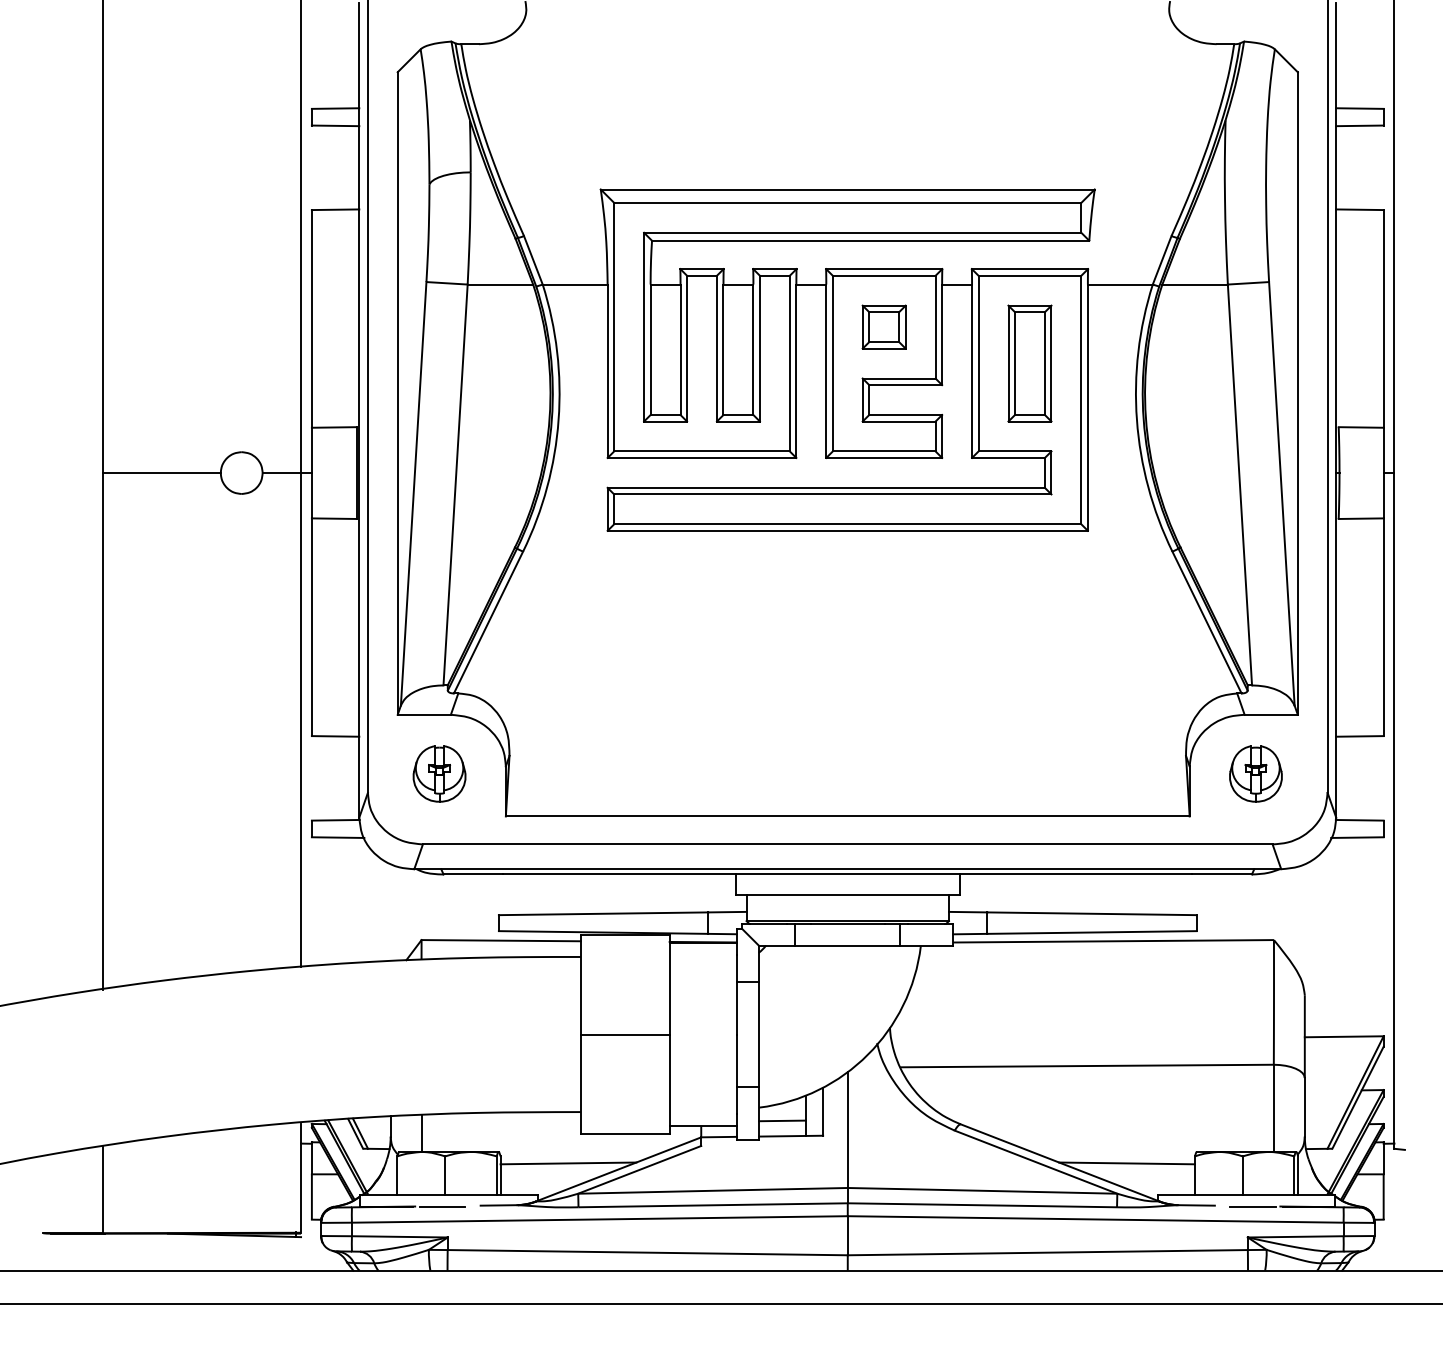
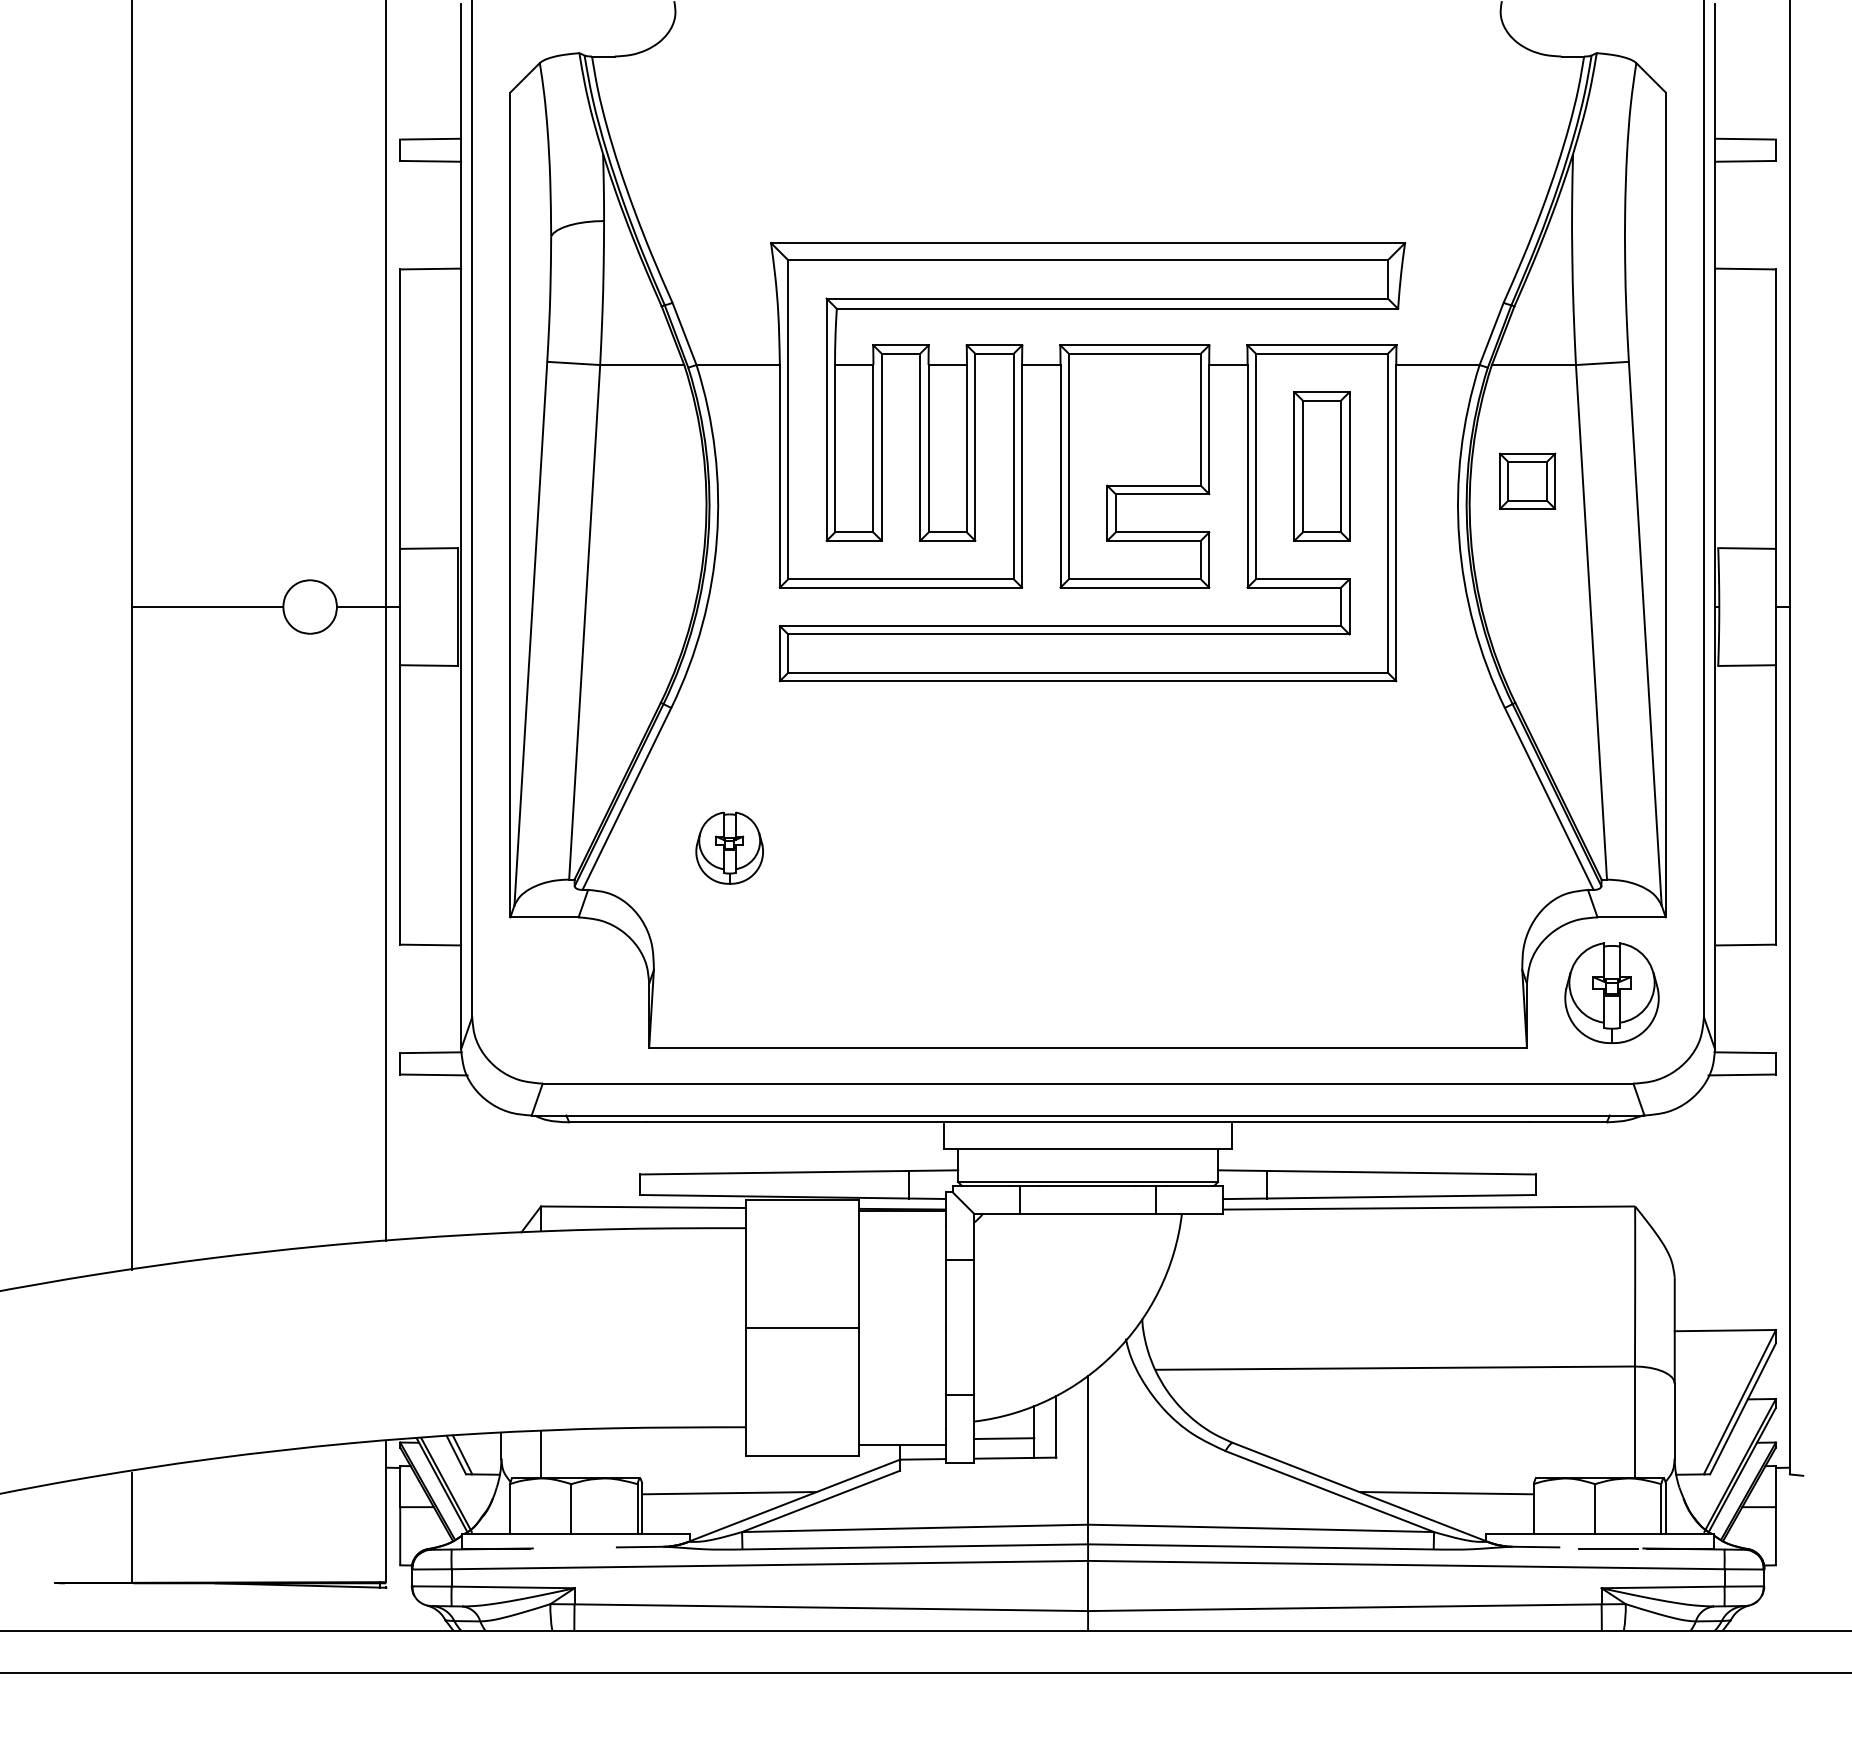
part: (883, 326) -> (1526, 480), moved
part: (439, 773) -> (729, 847), moved
part: (1255, 773) -> (1611, 992), size x1.4
line: (442, 1206) -> (567, 1548), removed

